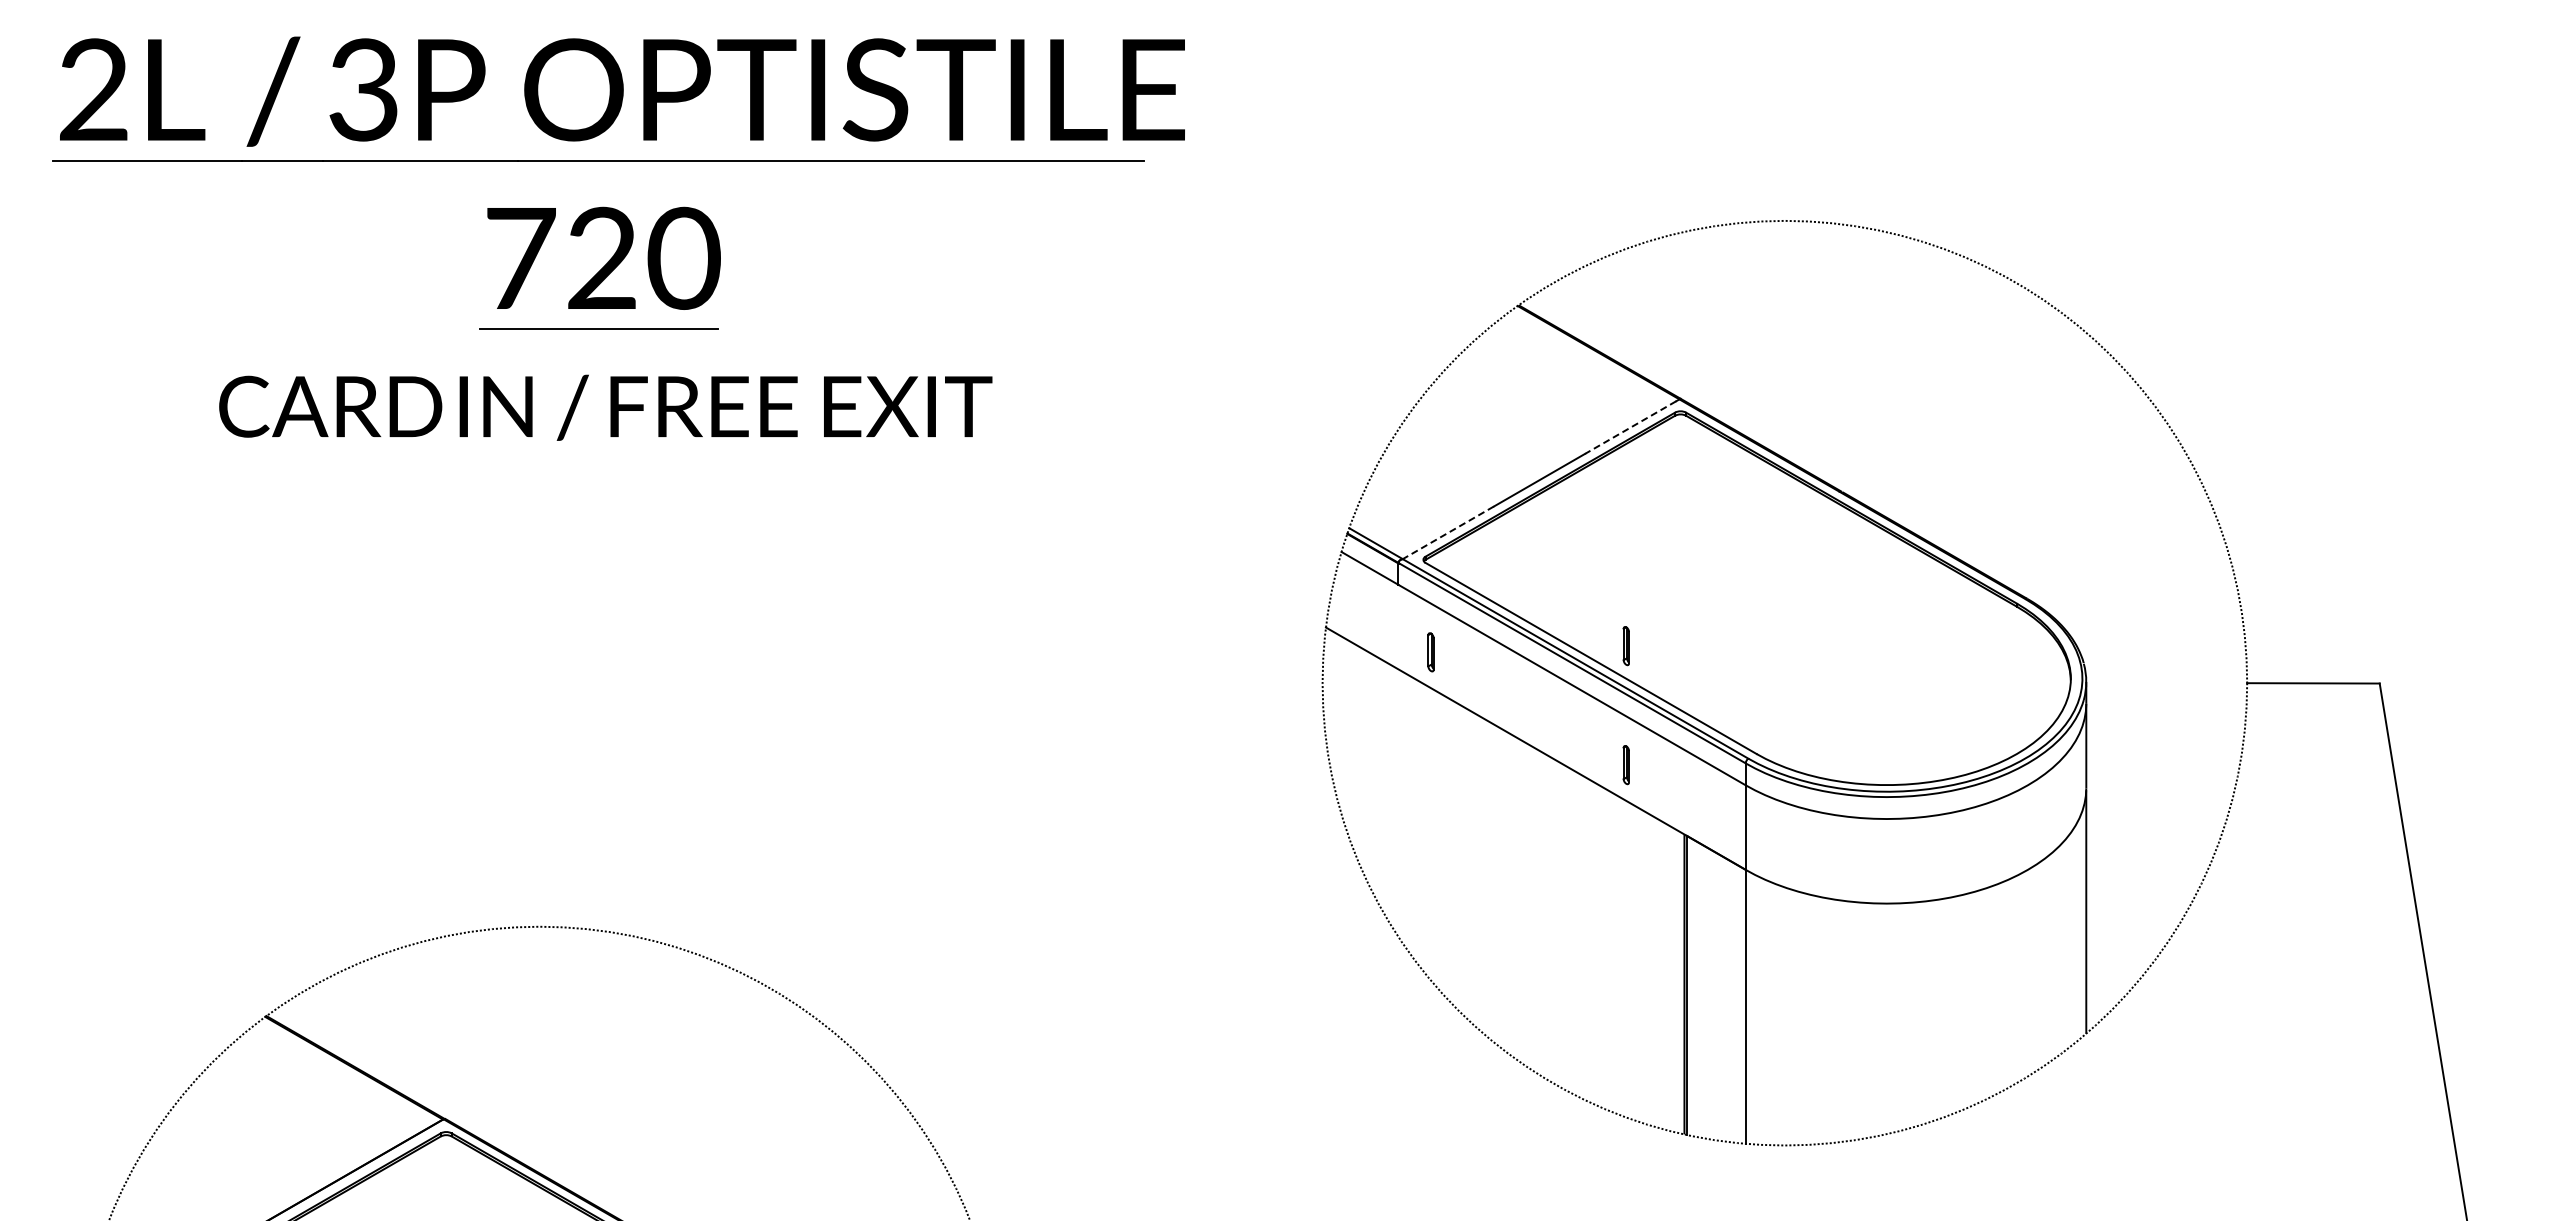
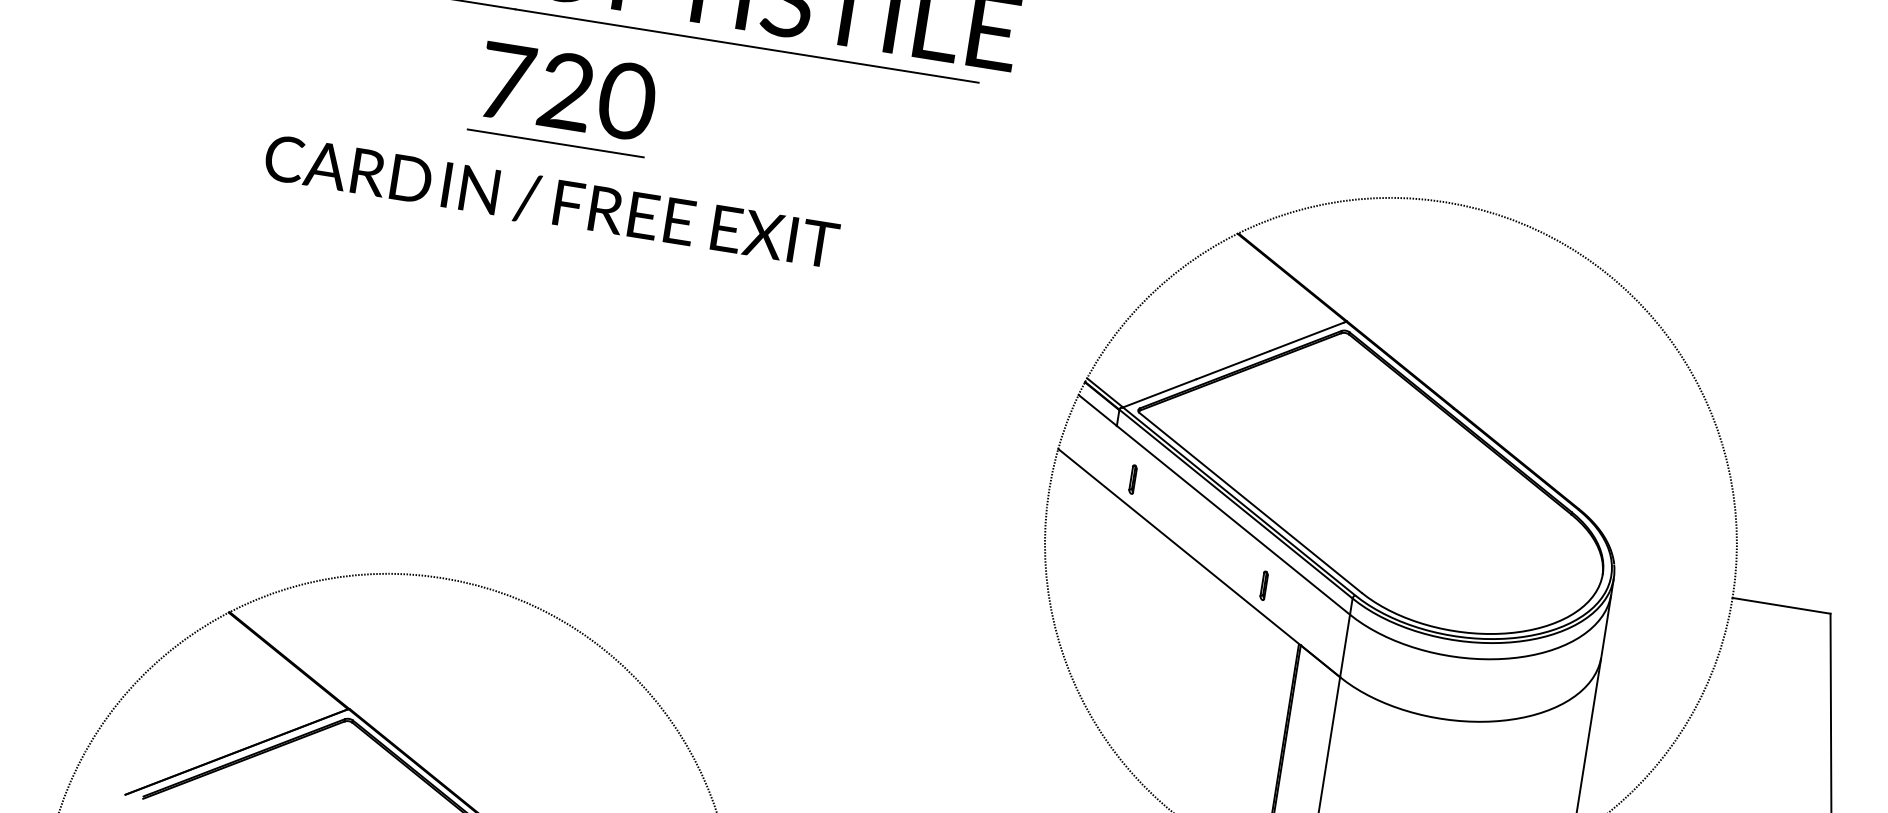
line: (1630, 427) -> (1306, 336), dashed -> solid
line: (1448, 532) -> (1159, 393), dashed -> solid
part: (1625, 646) -> (1277, 498), removed

